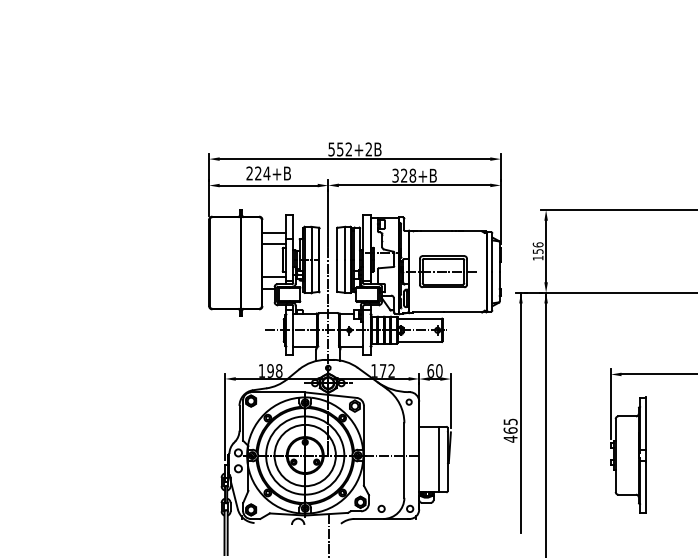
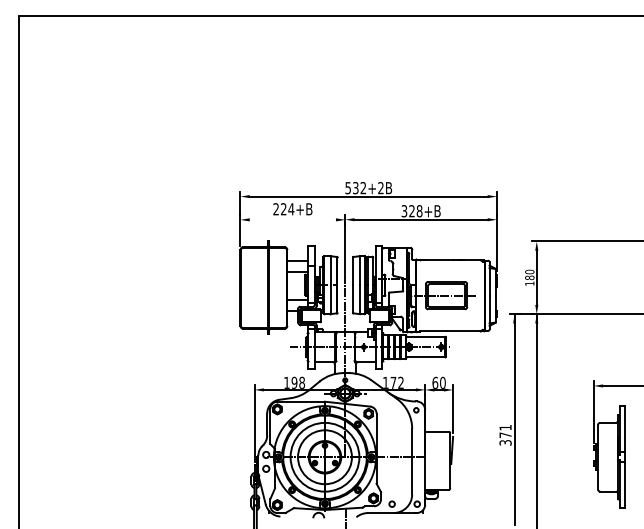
text: (339, 148) -> (355, 187), 552+2B -> 532+2B
line: (268, 185) -> (292, 219), removed
text: (537, 247) -> (529, 274), 156 -> 180
text: (510, 430) -> (505, 435), 465 -> 371
line: (438, 459) -> (442, 460), removed

